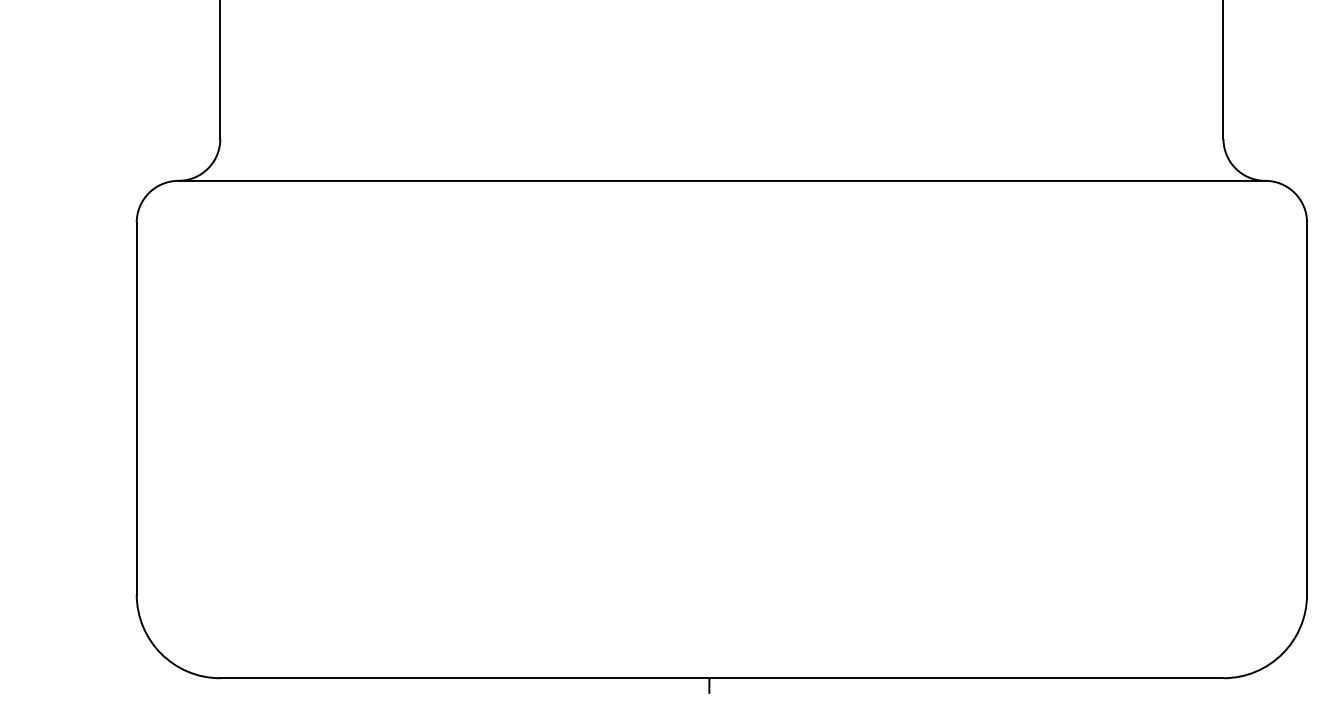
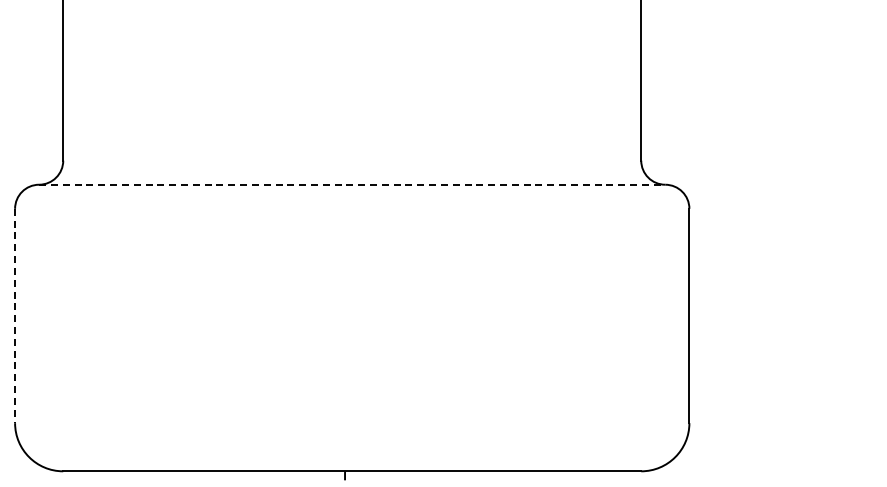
line: (722, 180) -> (352, 184), solid -> dashed
line: (137, 409) -> (15, 316), solid -> dashed

